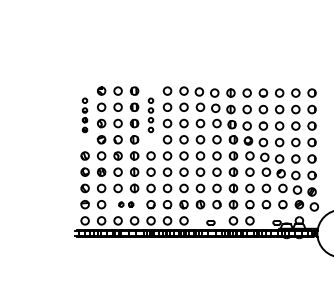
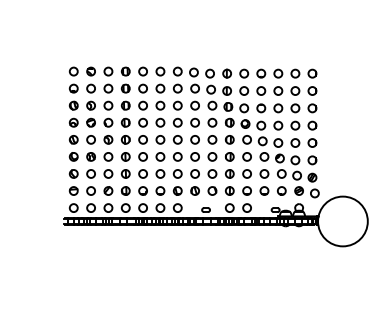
part: (84, 114) -> (73, 96), size x1.67
part: (150, 114) -> (142, 96), size x1.67
part: (125, 204) -> (116, 190), size x1.67

